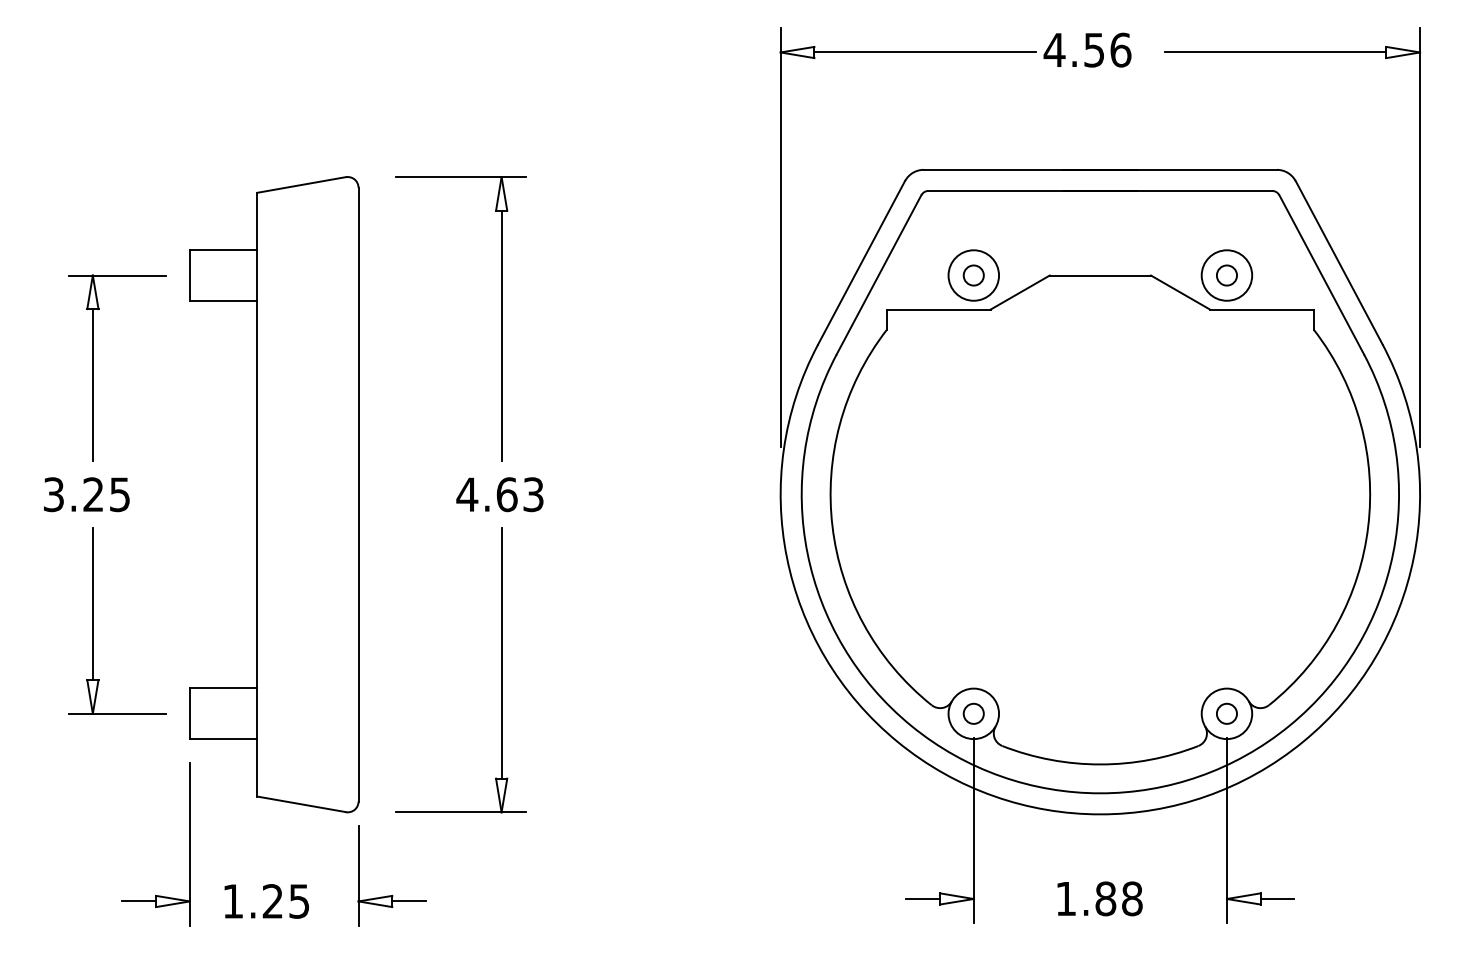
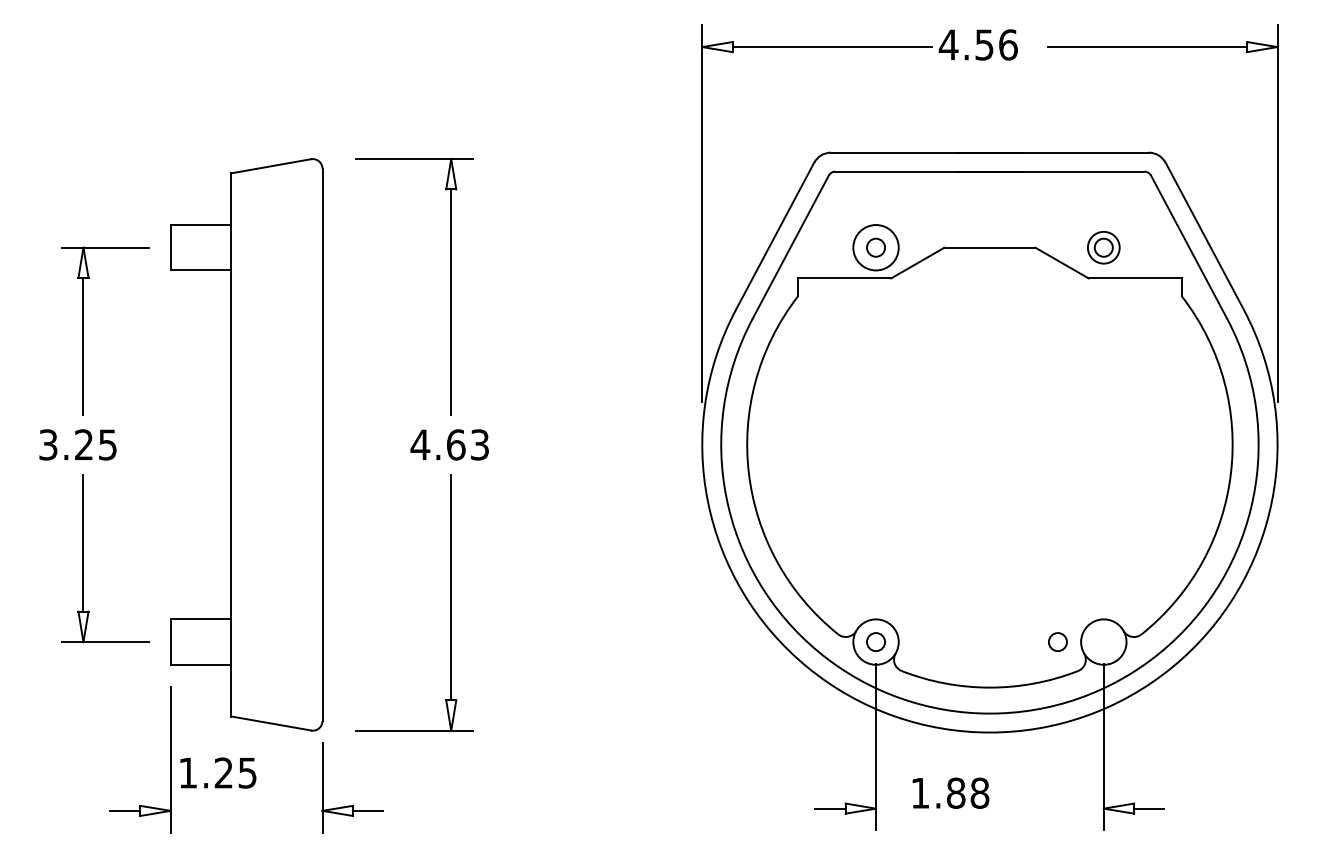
circle: (1226, 275) -> (1103, 247), size x0.7
circle: (1226, 713) -> (1057, 641), moved
text: (1099, 898) -> (950, 792), moved
text: (266, 901) -> (218, 773), moved

